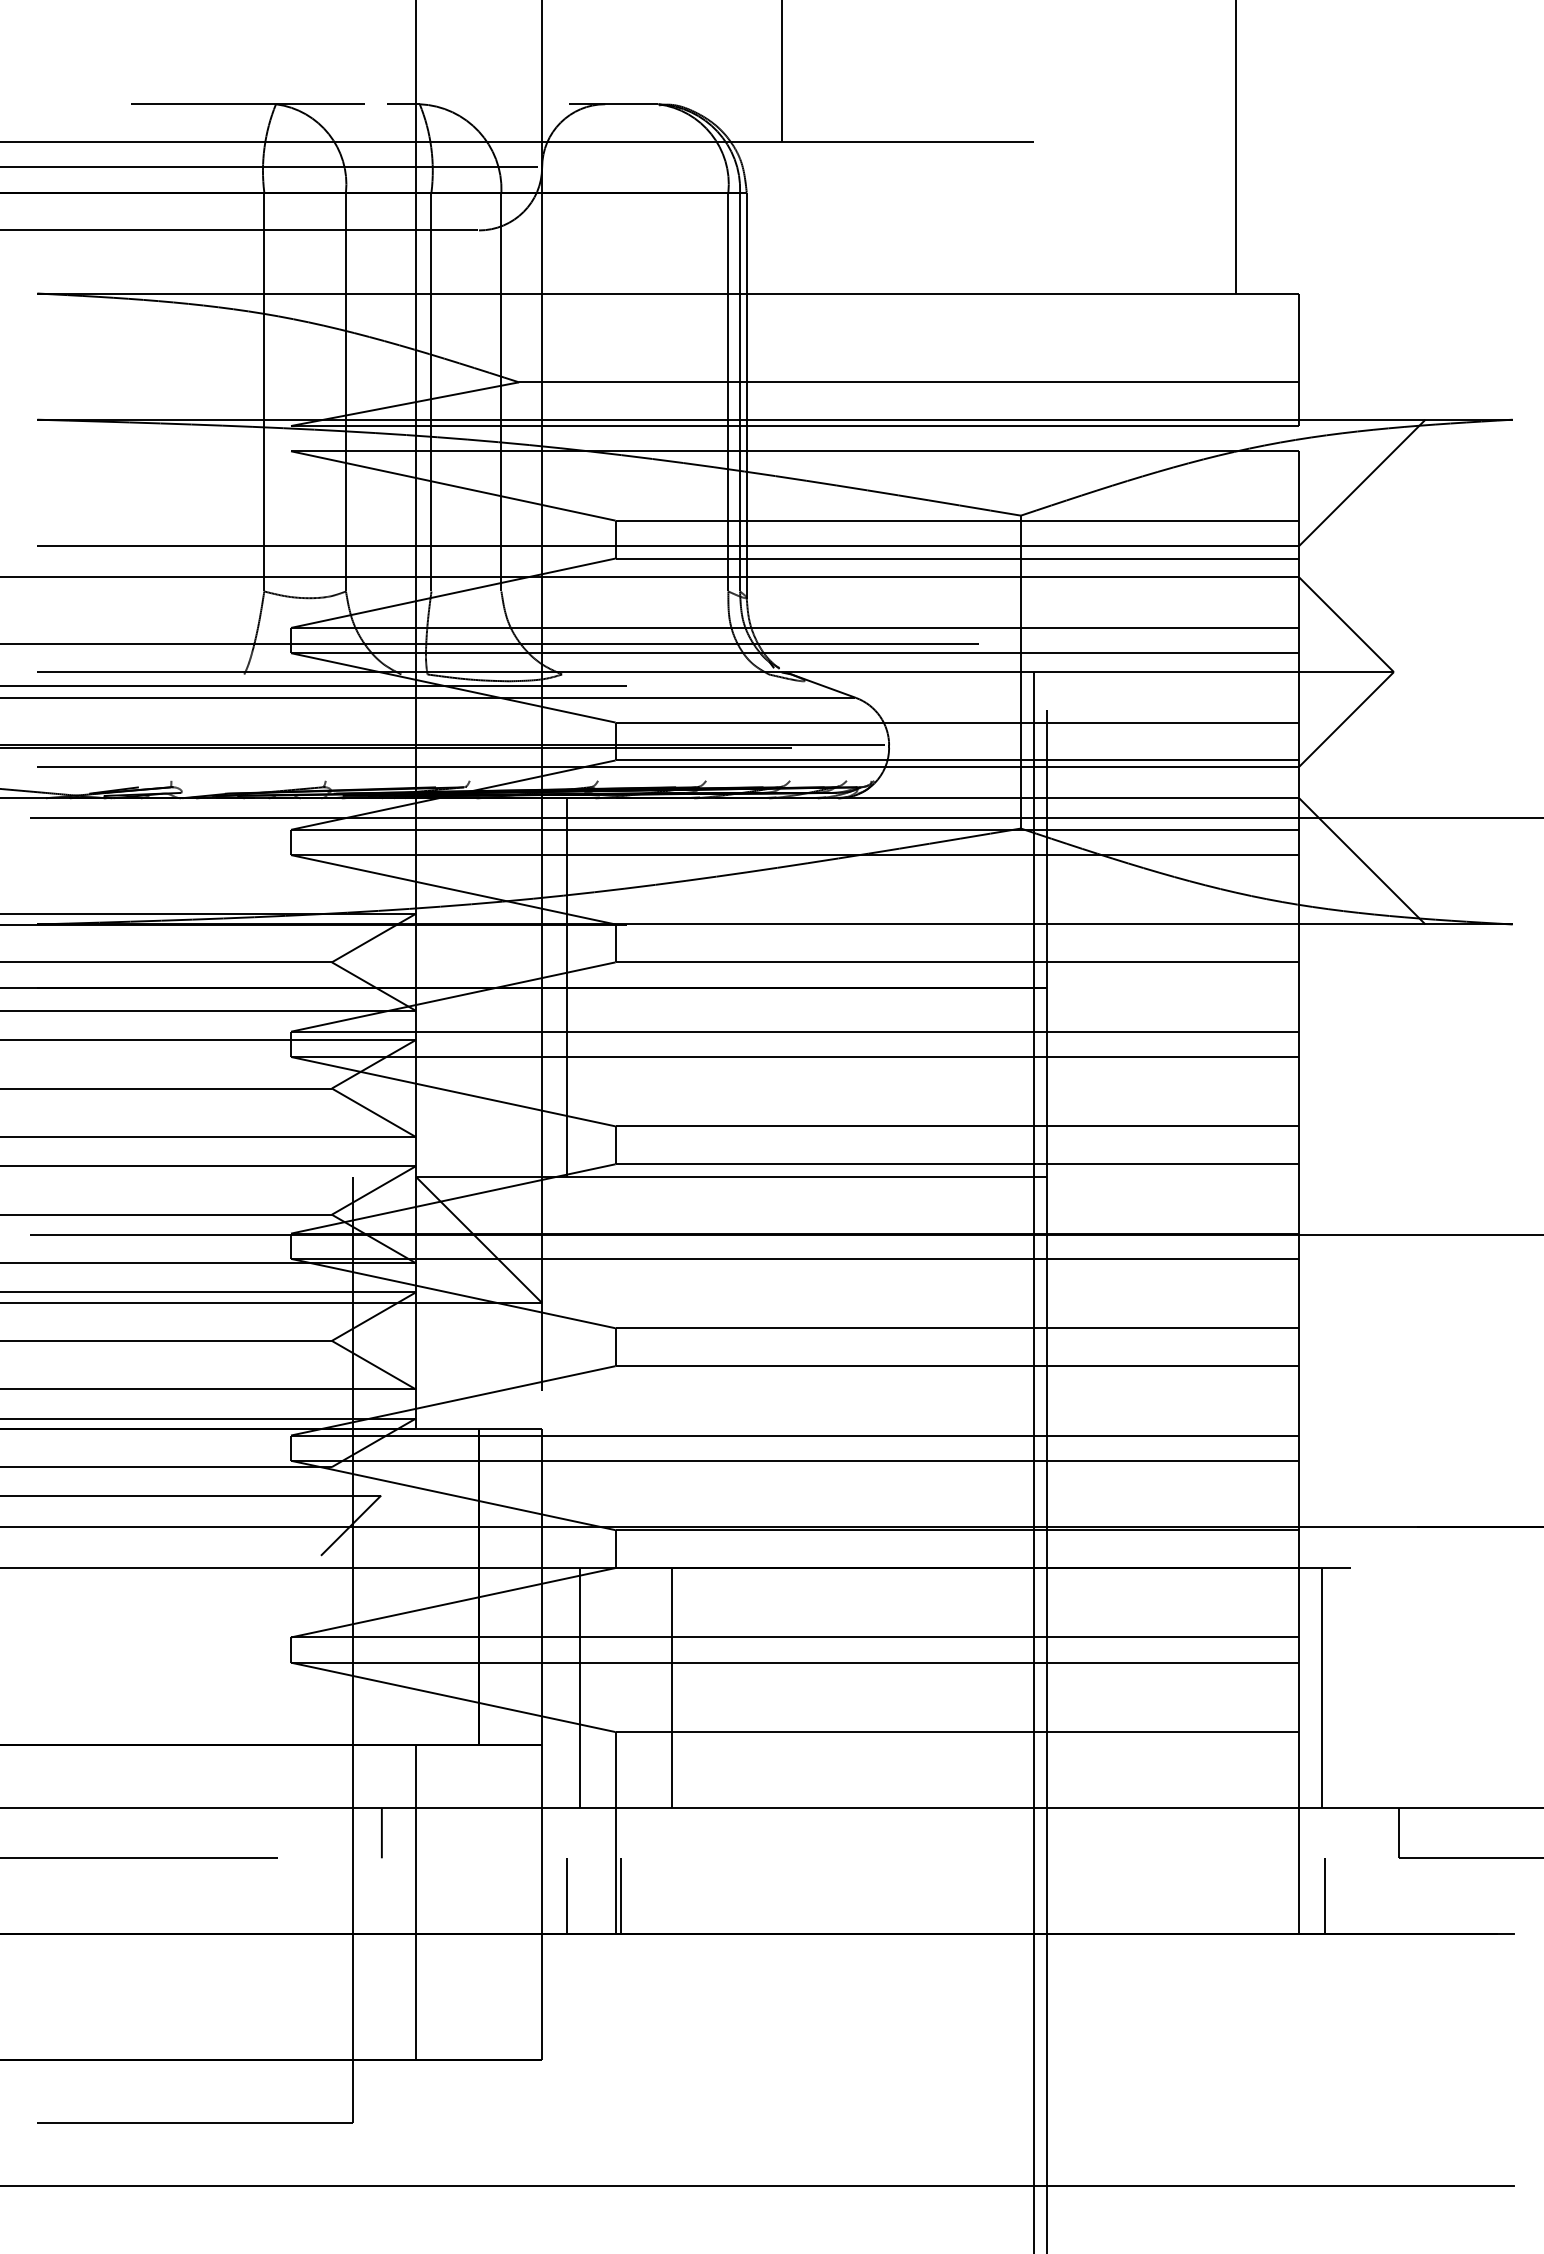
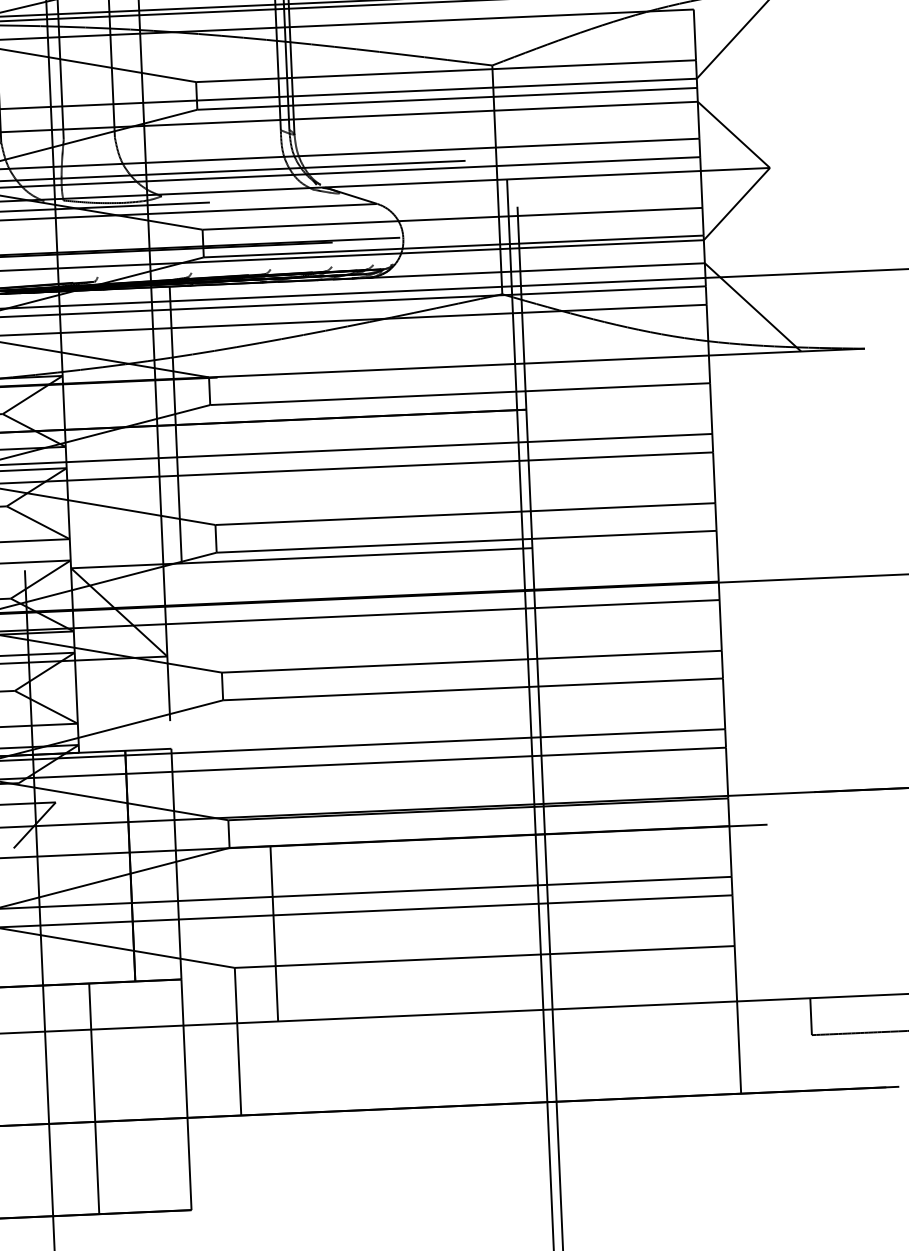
line: (579, 1687) -> (206, 936), removed
line: (1321, 1687) -> (749, 912), removed
line: (381, 1832) -> (66, 1048), removed
line: (567, 1896) -> (204, 1089), removed
line: (621, 1896) -> (244, 1087), removed
line: (1324, 1896) -> (758, 1065), removed

